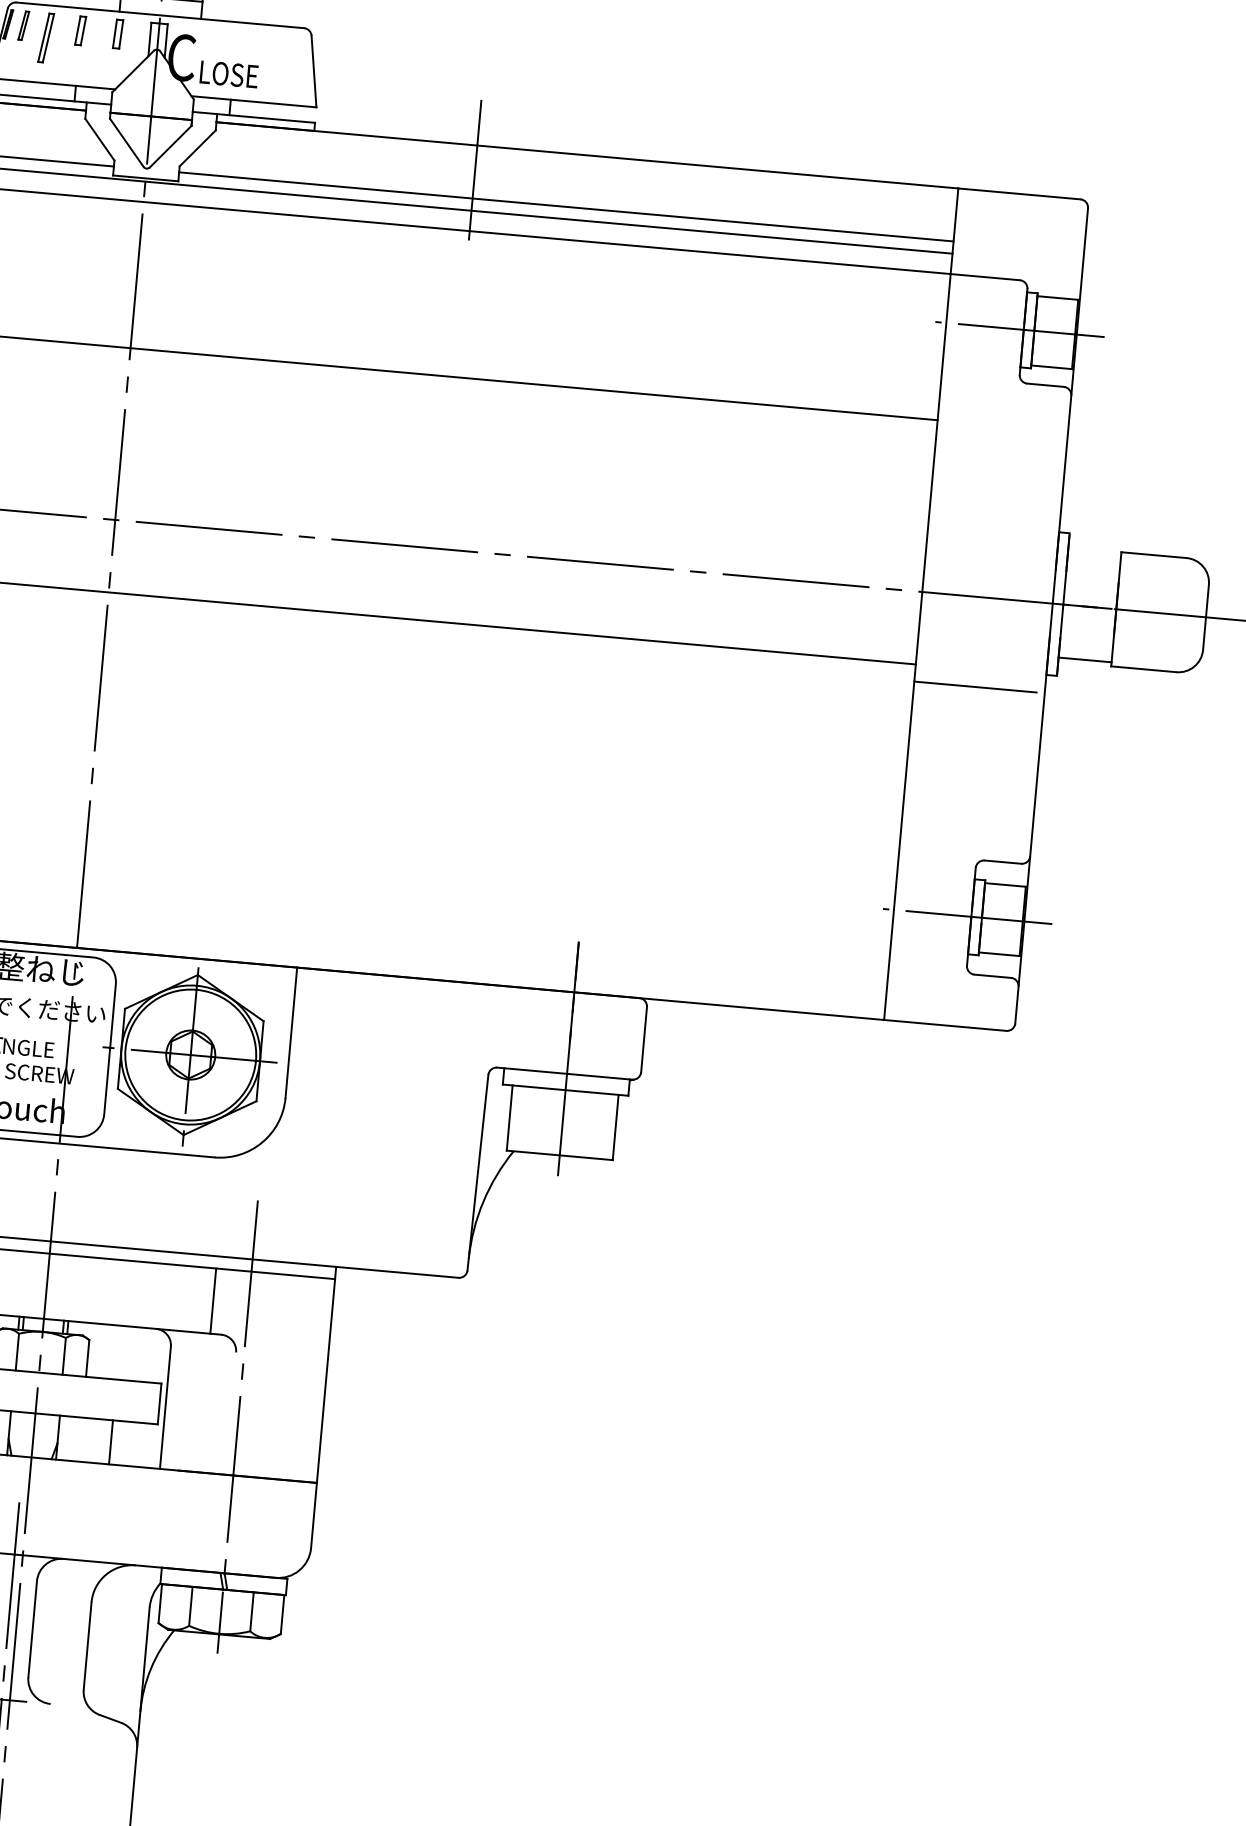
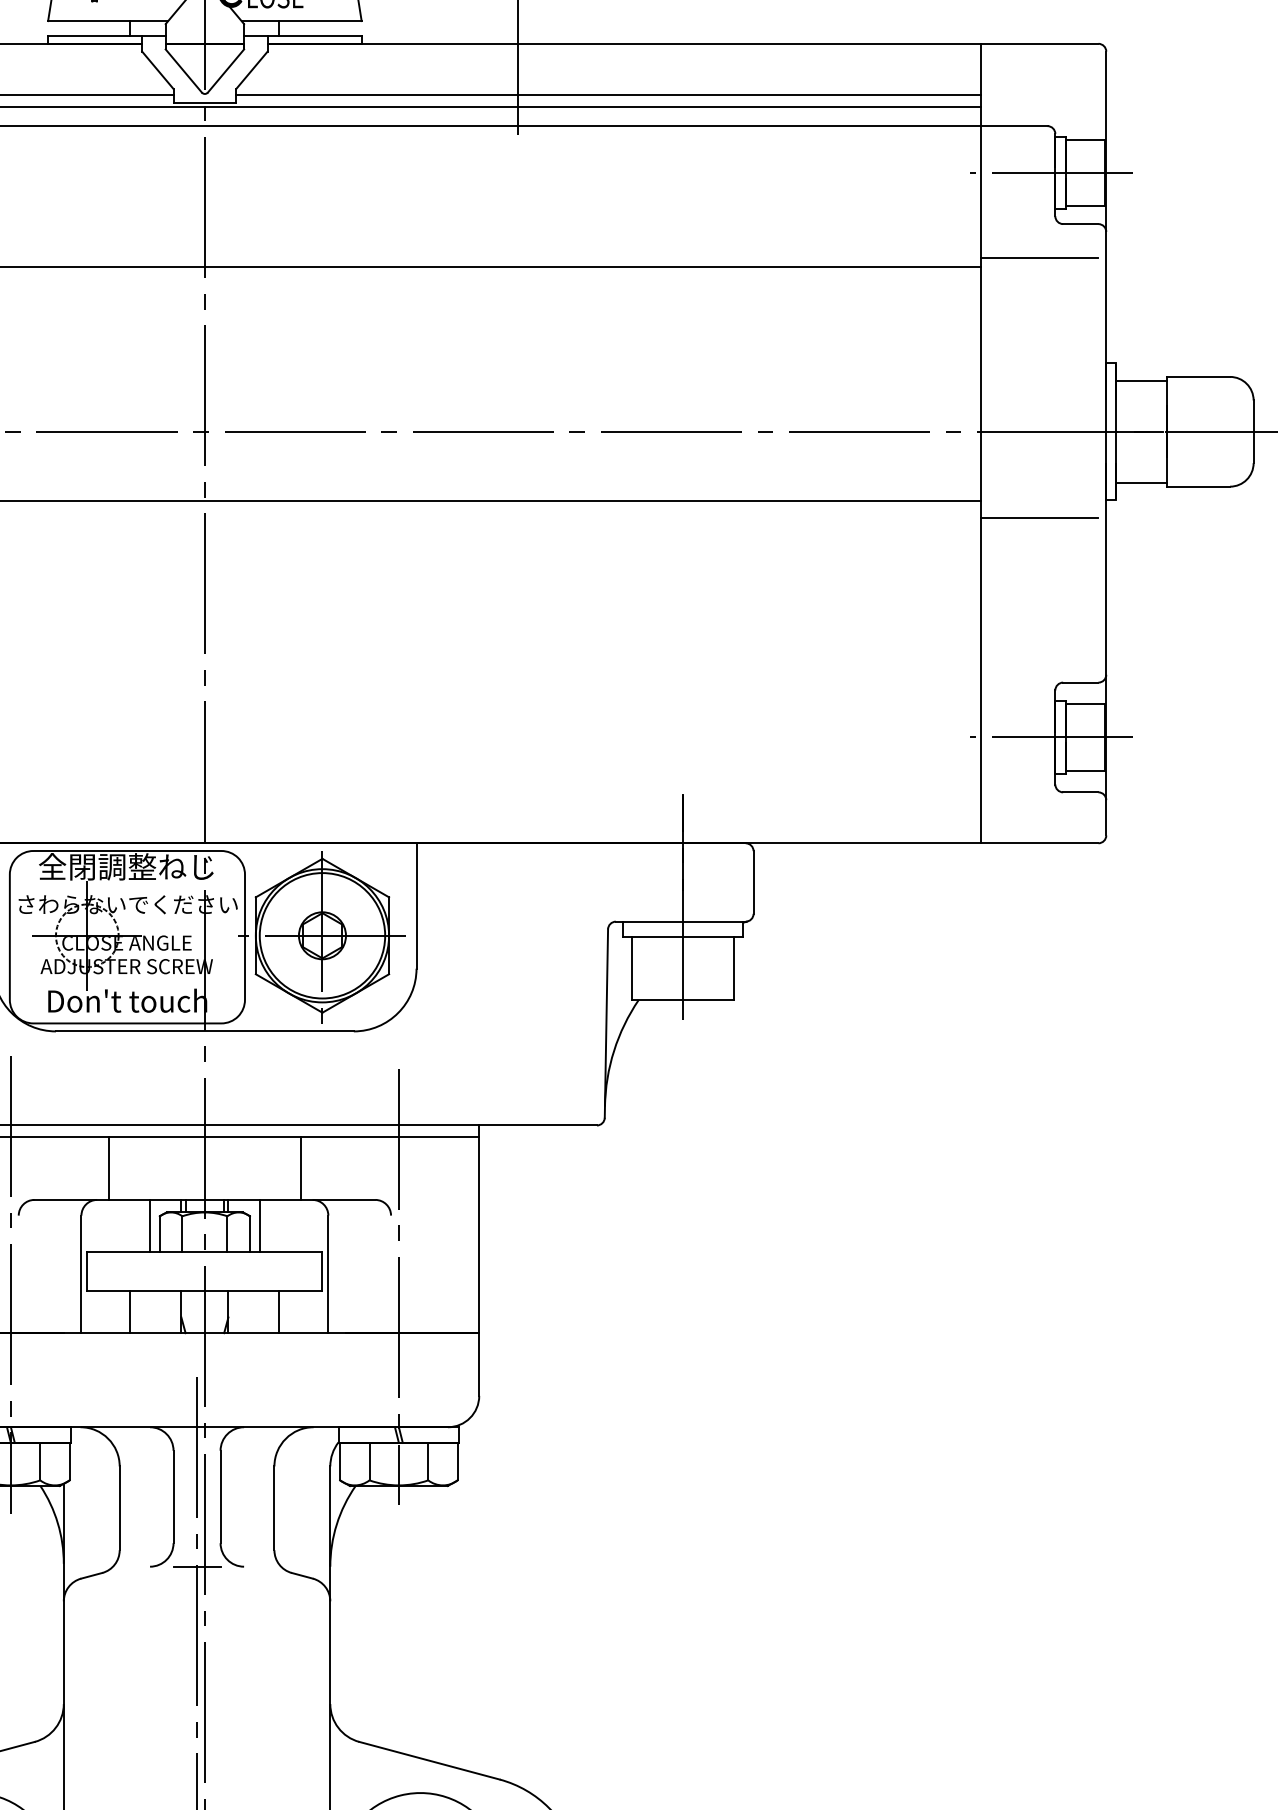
line: (999, 417) -> (1039, 258), added
line: (1094, 553) -> (1141, 380), added
line: (212, 1300) -> (300, 1168), moved
line: (98, 1350) -> (259, 1225), added

